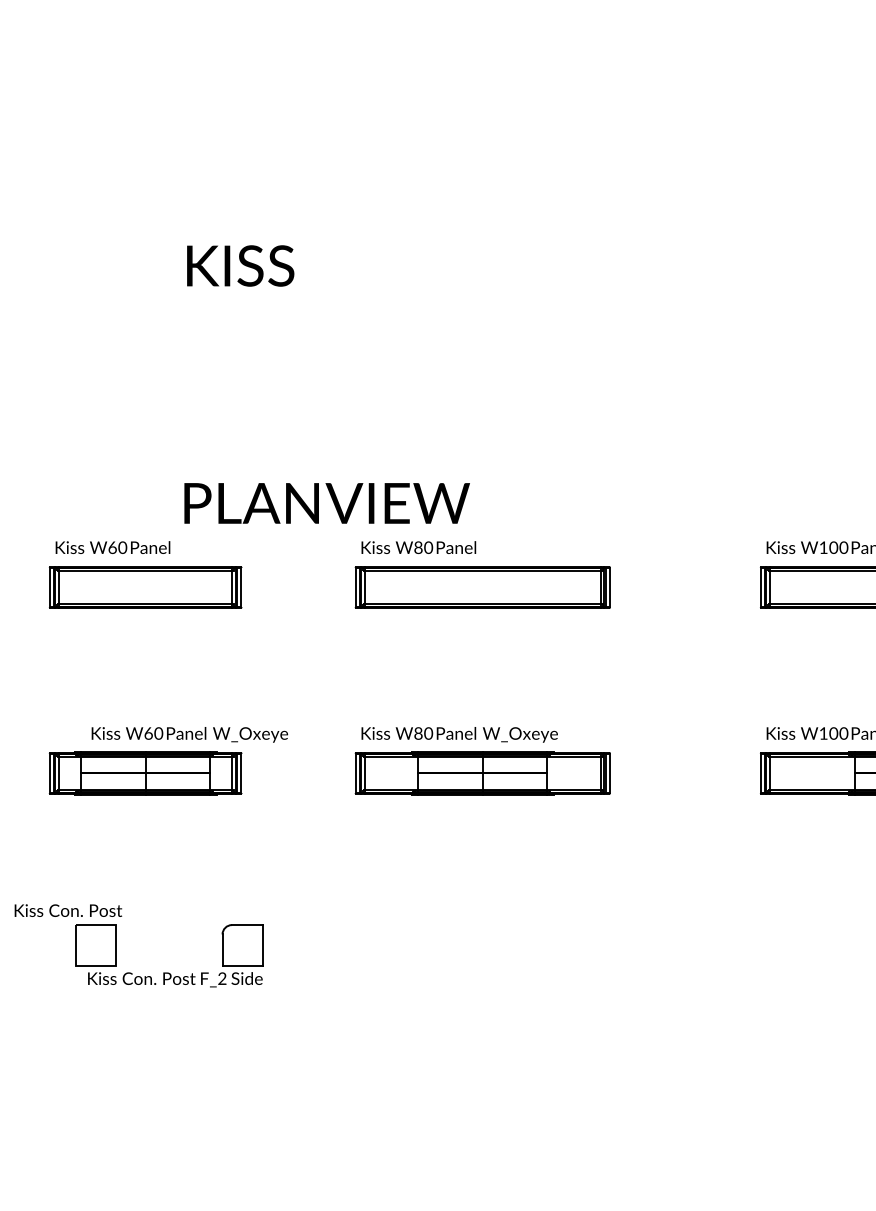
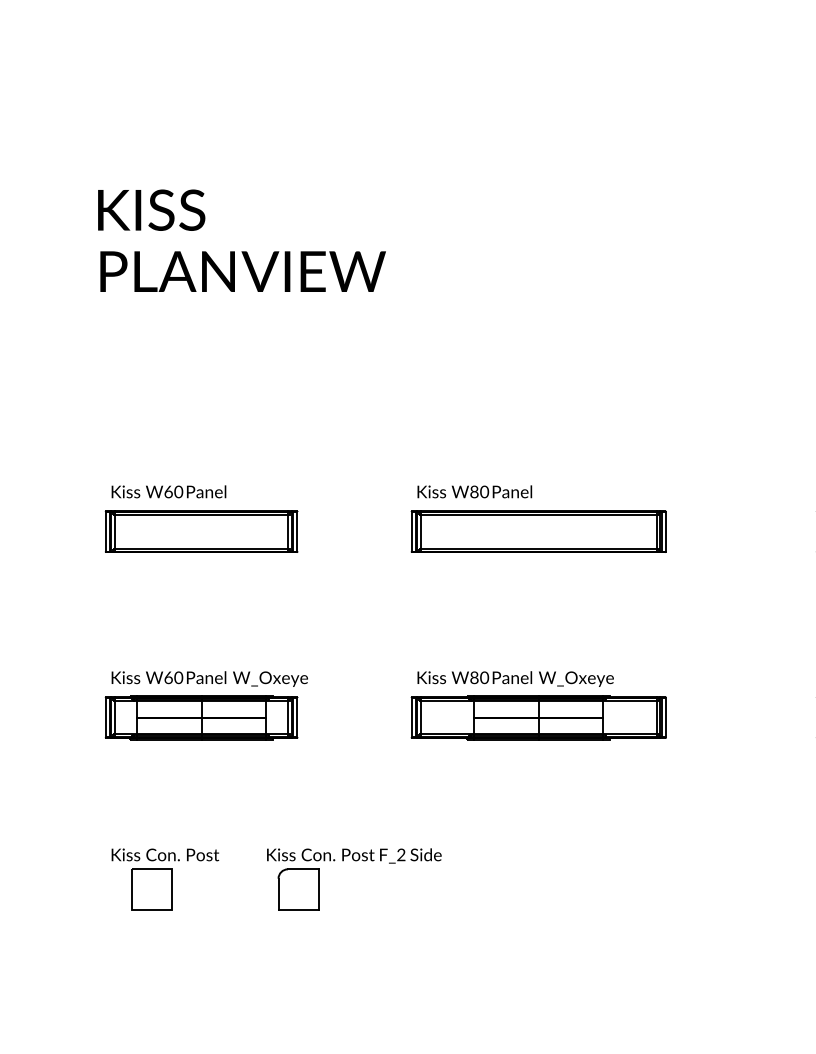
text: (240, 265) -> (151, 209), moved
text: (326, 503) -> (242, 271), moved
text: (189, 734) -> (209, 678), moved
text: (68, 910) -> (165, 854), moved
text: (175, 979) -> (354, 855), moved

